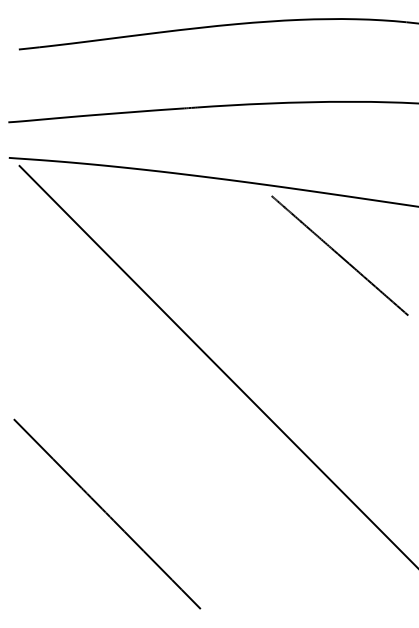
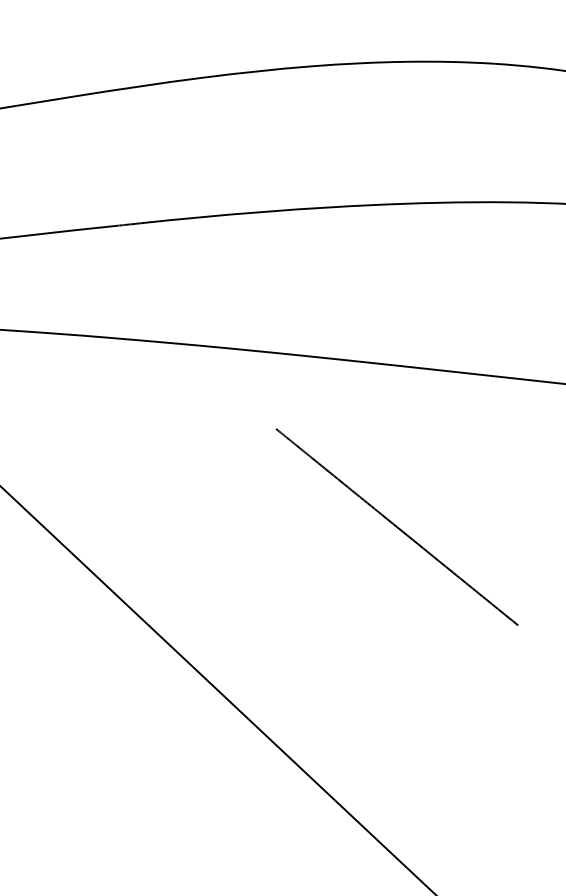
line: (339, 255) -> (396, 526), moved

